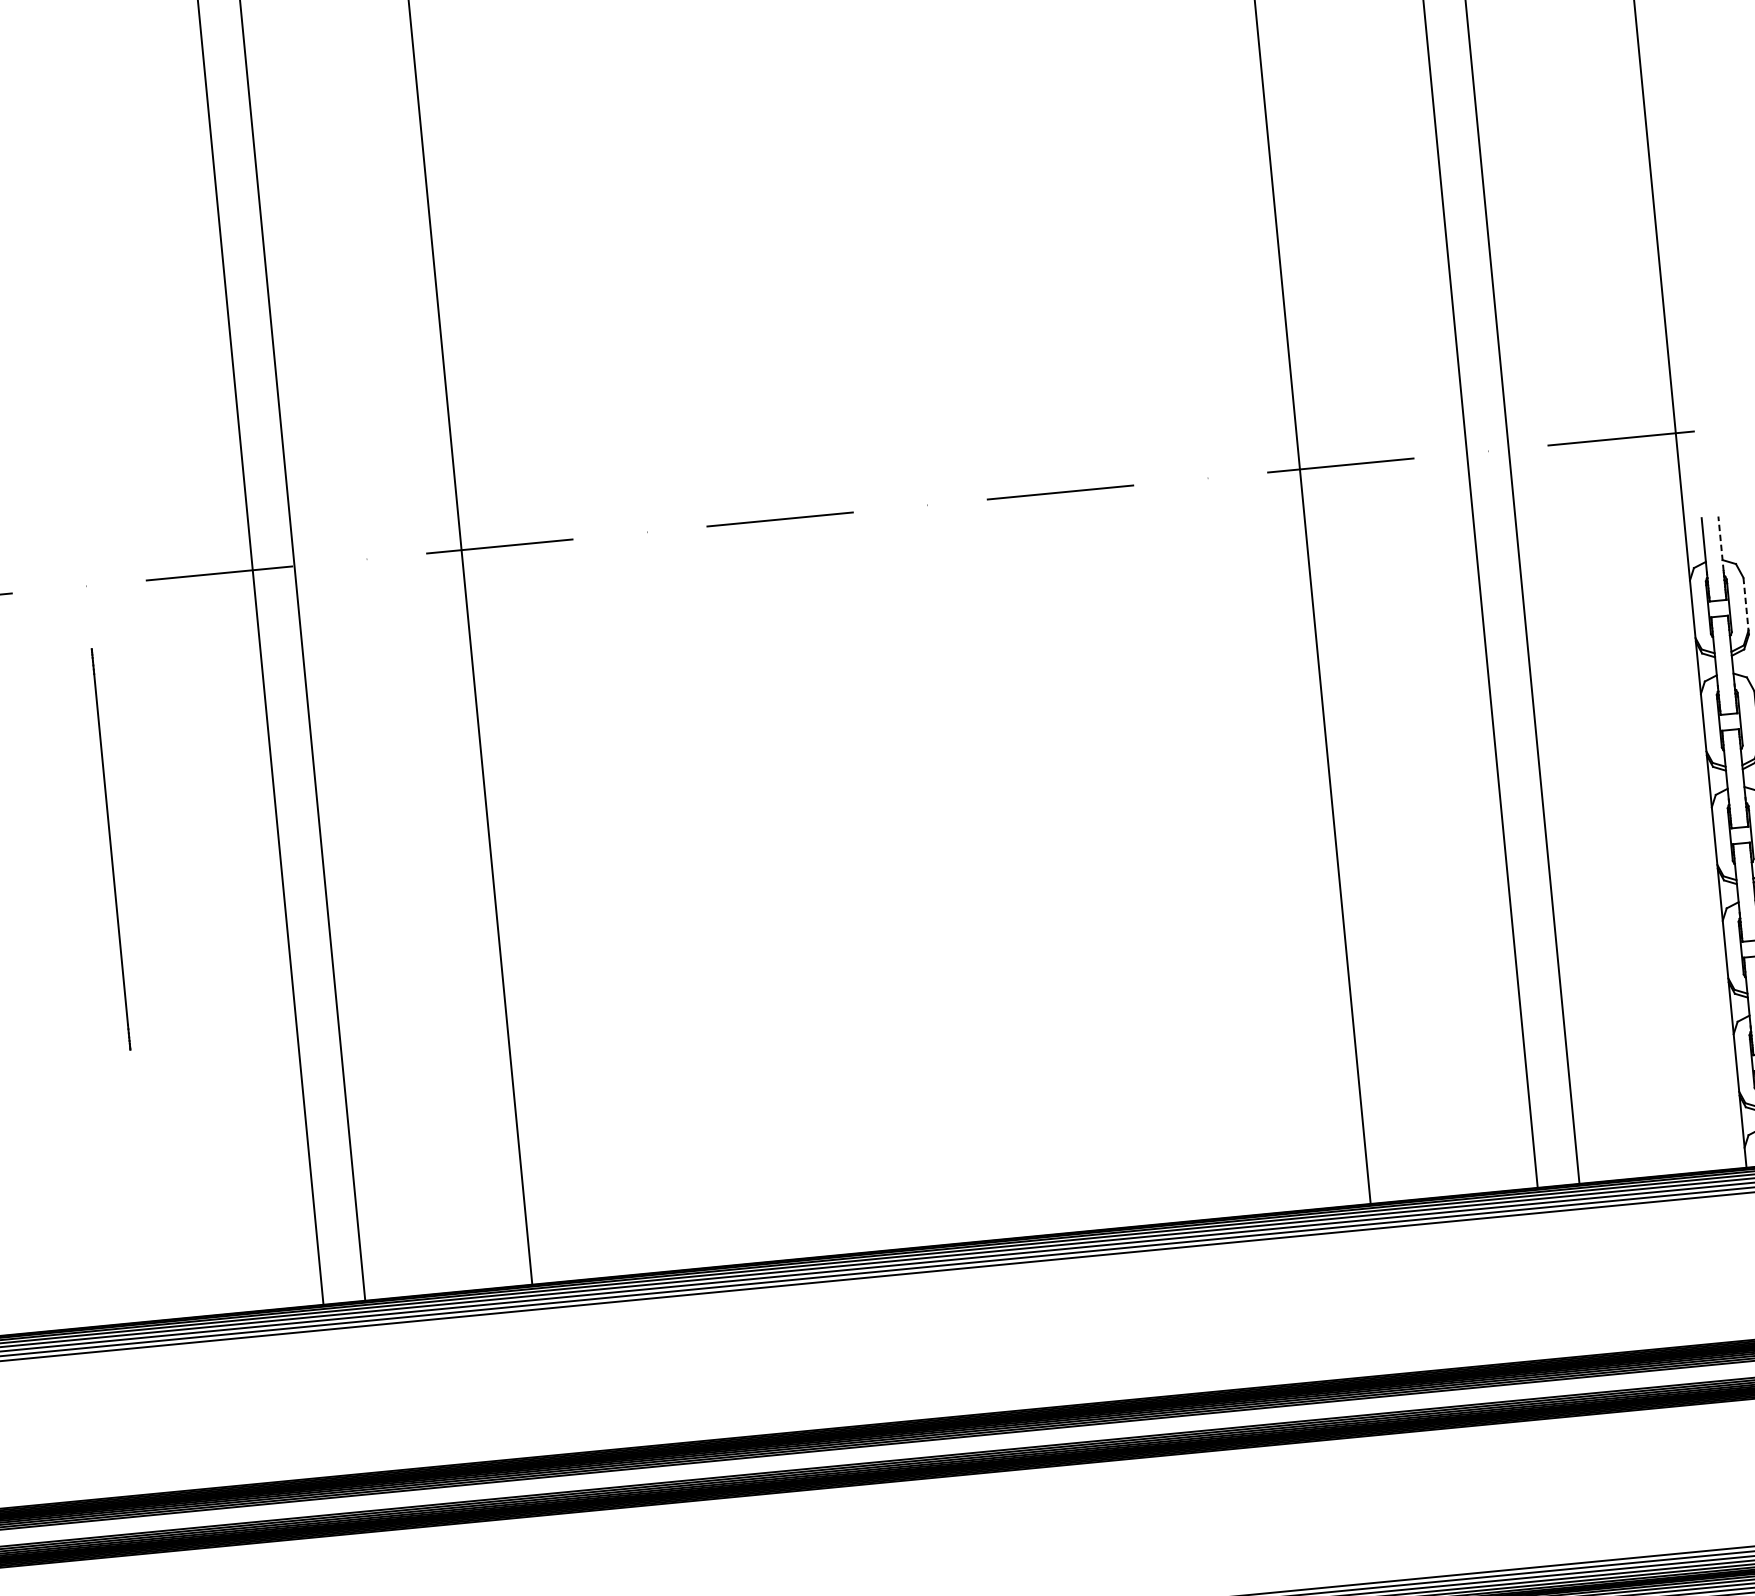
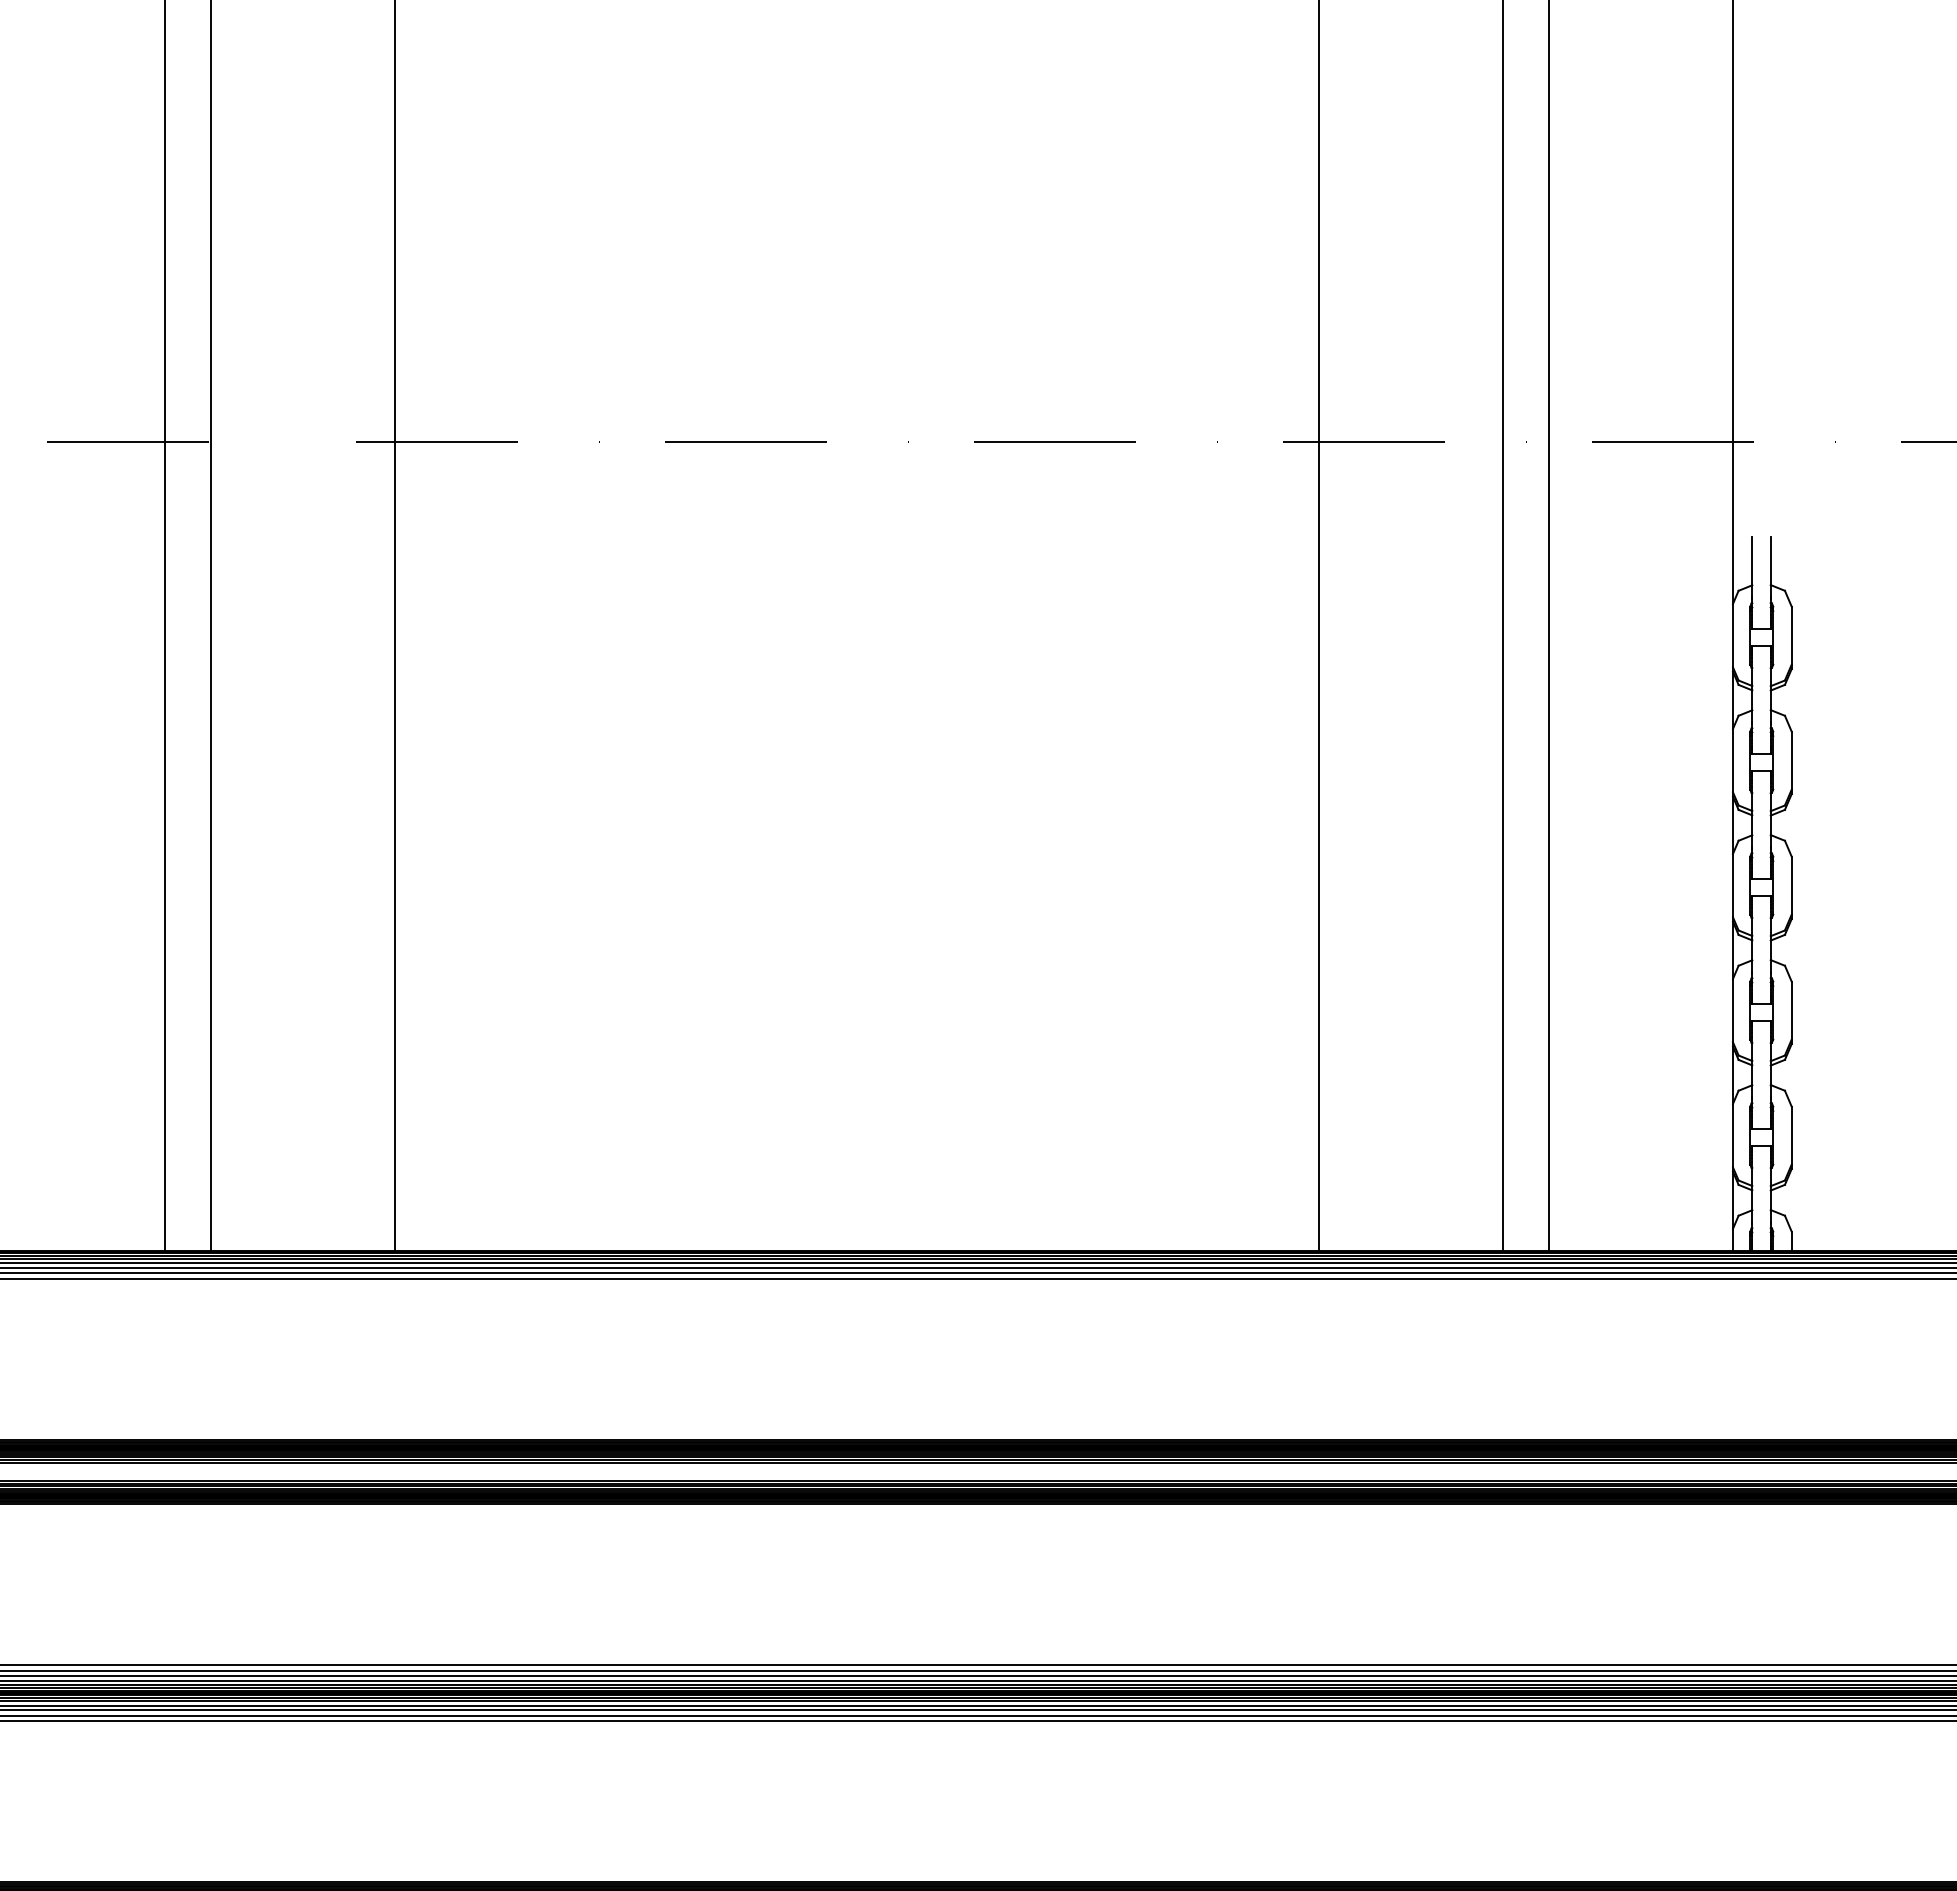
line: (1720, 543) -> (1770, 566), dashed -> solid
line: (1745, 604) -> (1791, 636), dashed -> solid

